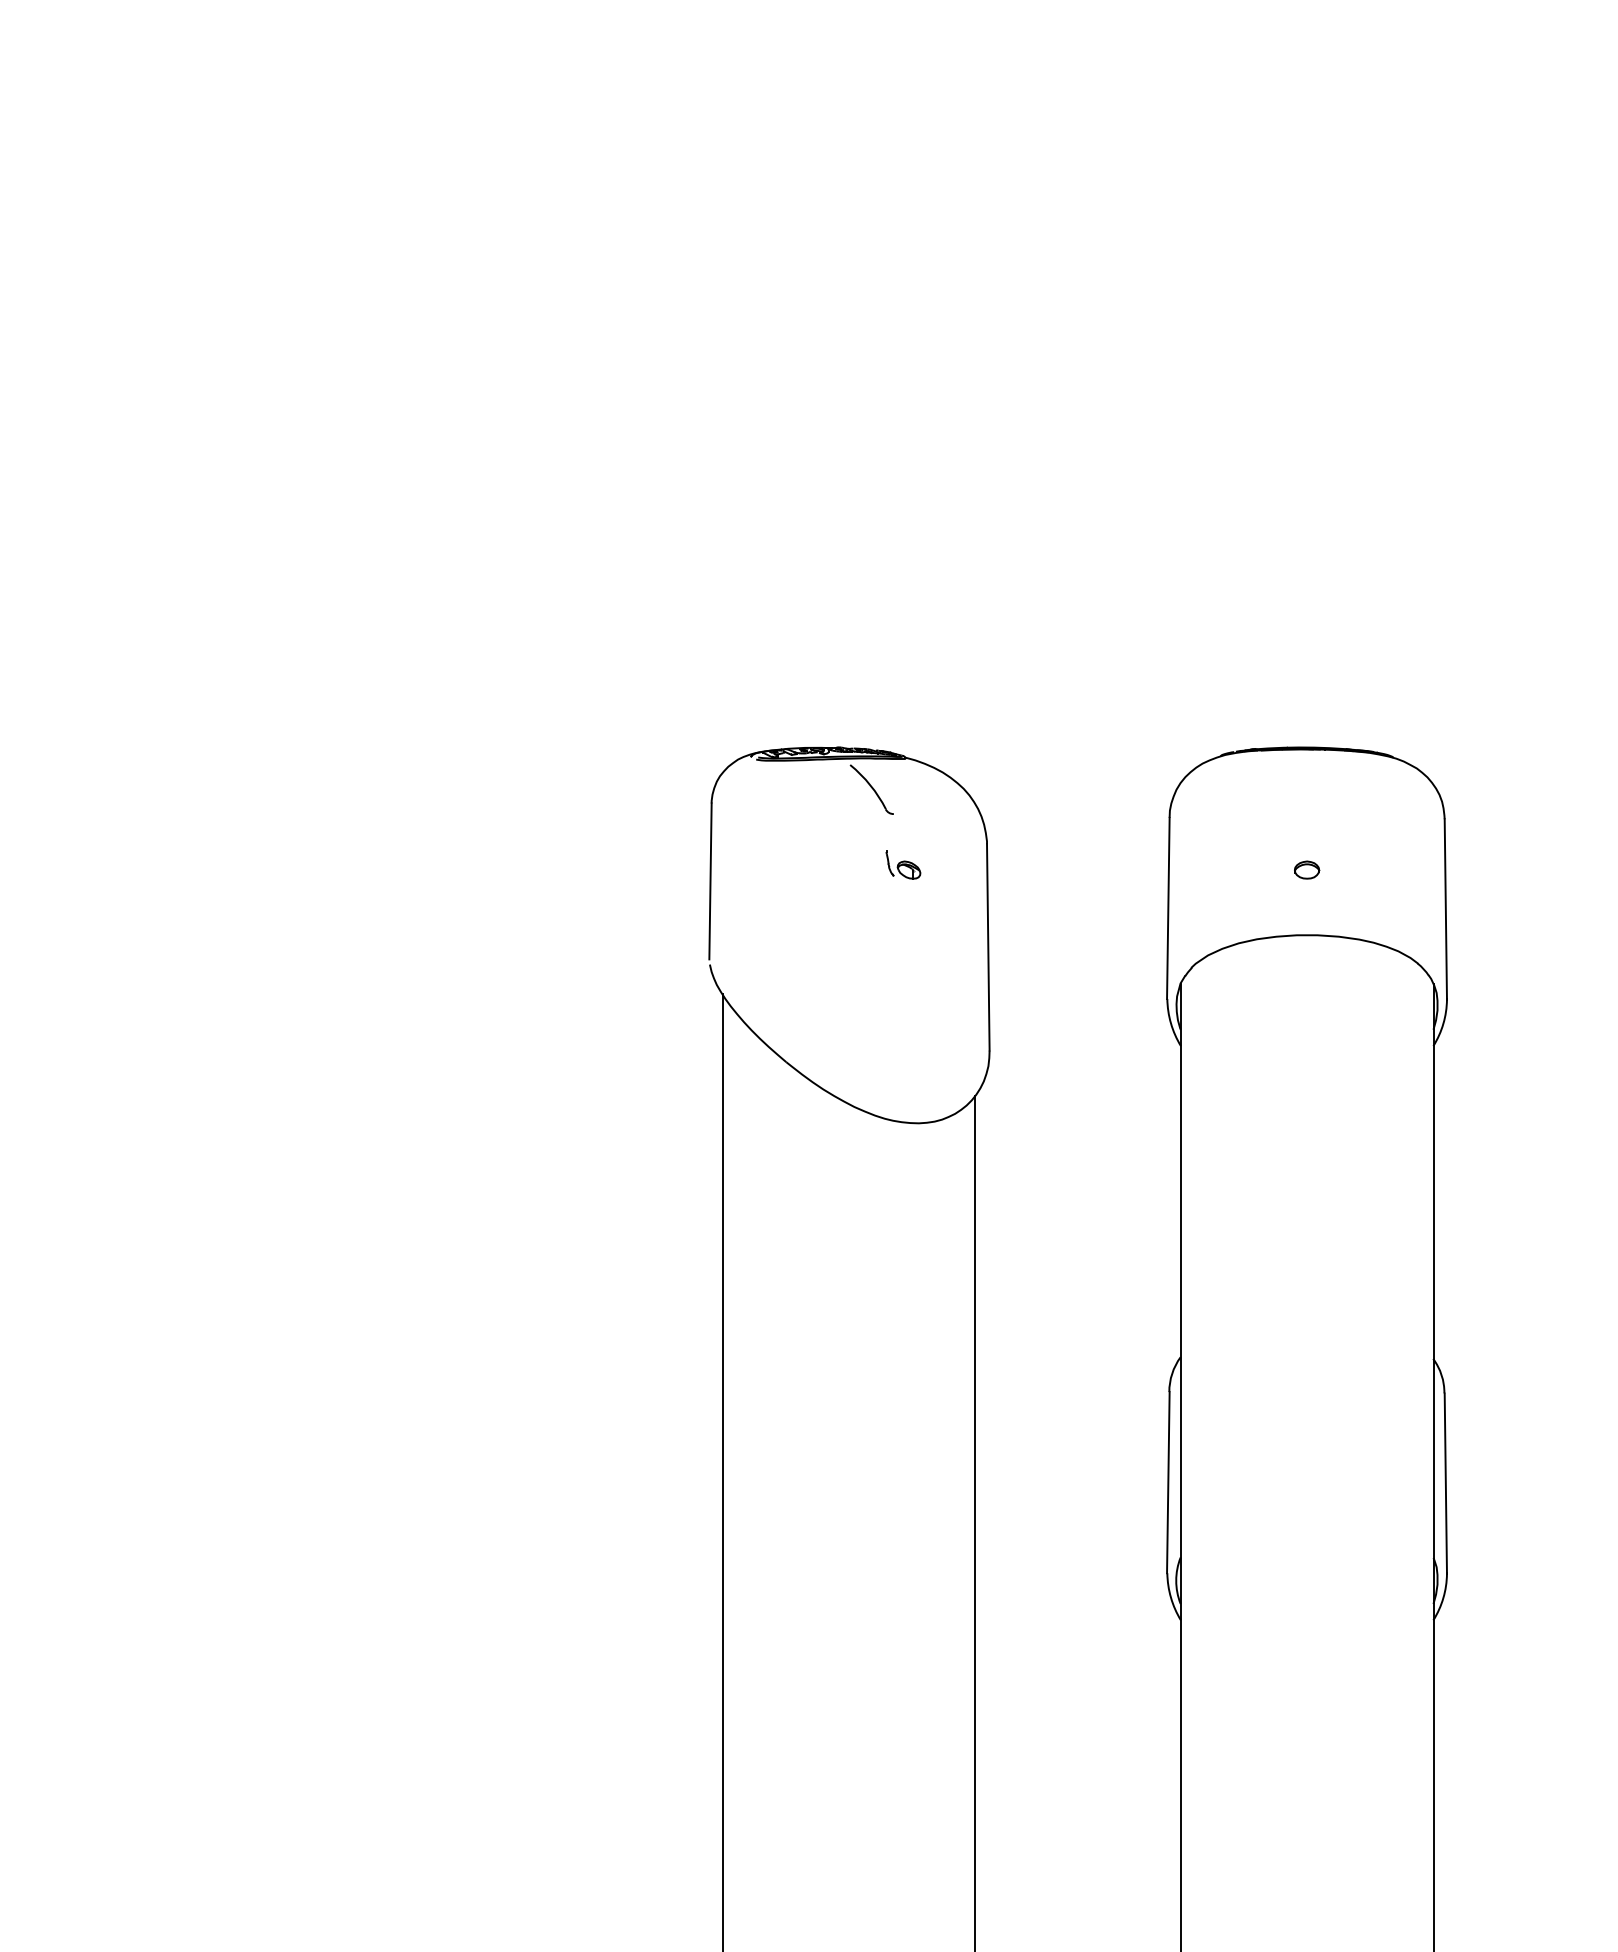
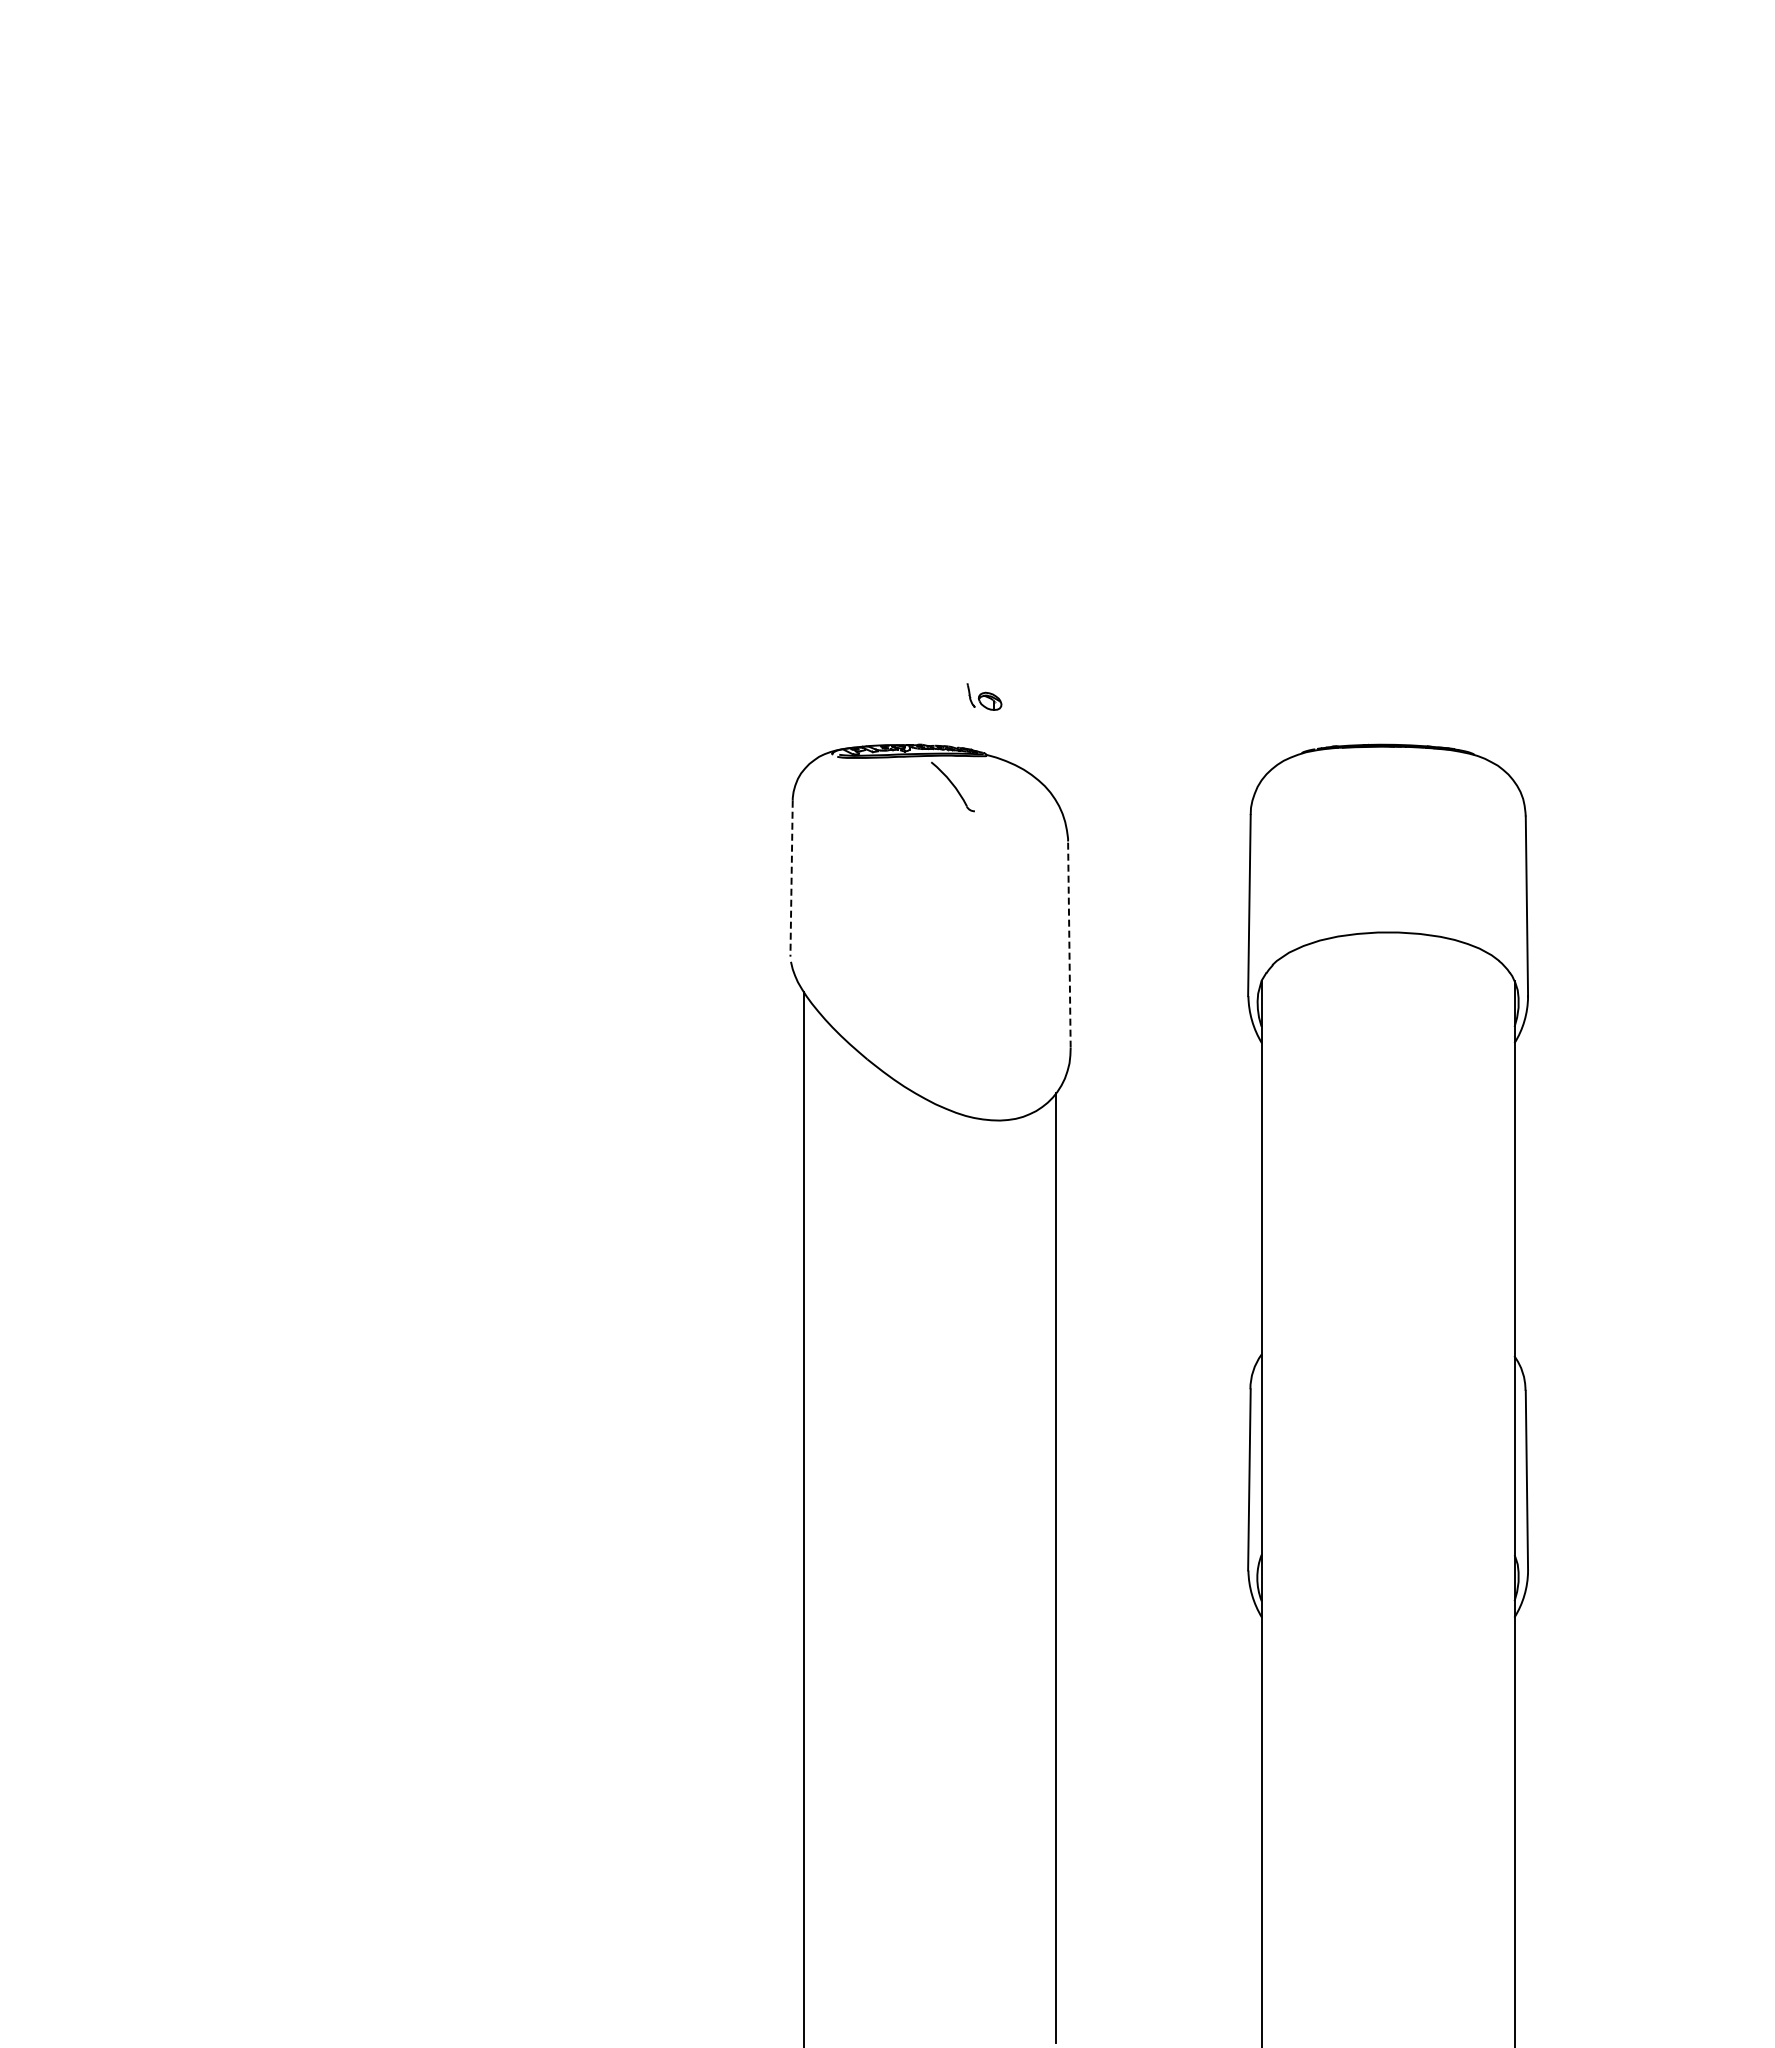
part: (903, 865) -> (984, 696), moved
part: (1307, 869) -> (1388, 866), removed
line: (710, 881) -> (791, 878), solid -> dashed
line: (988, 947) -> (1069, 944), solid -> dashed

